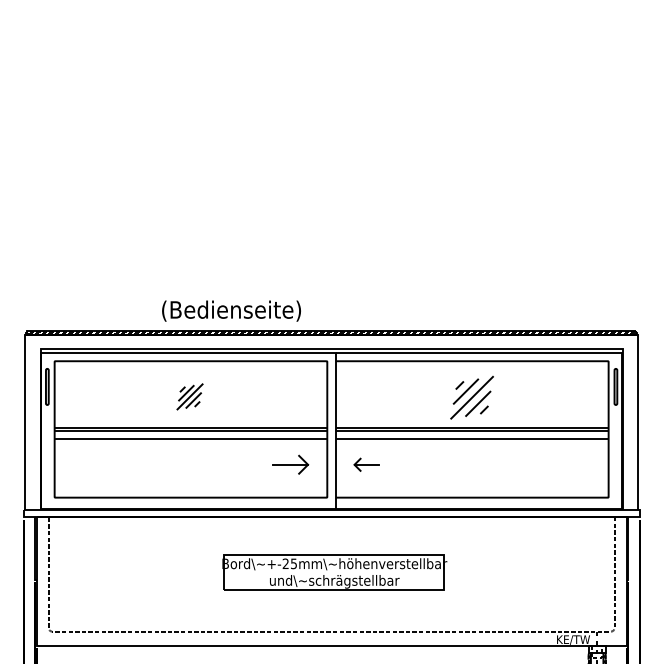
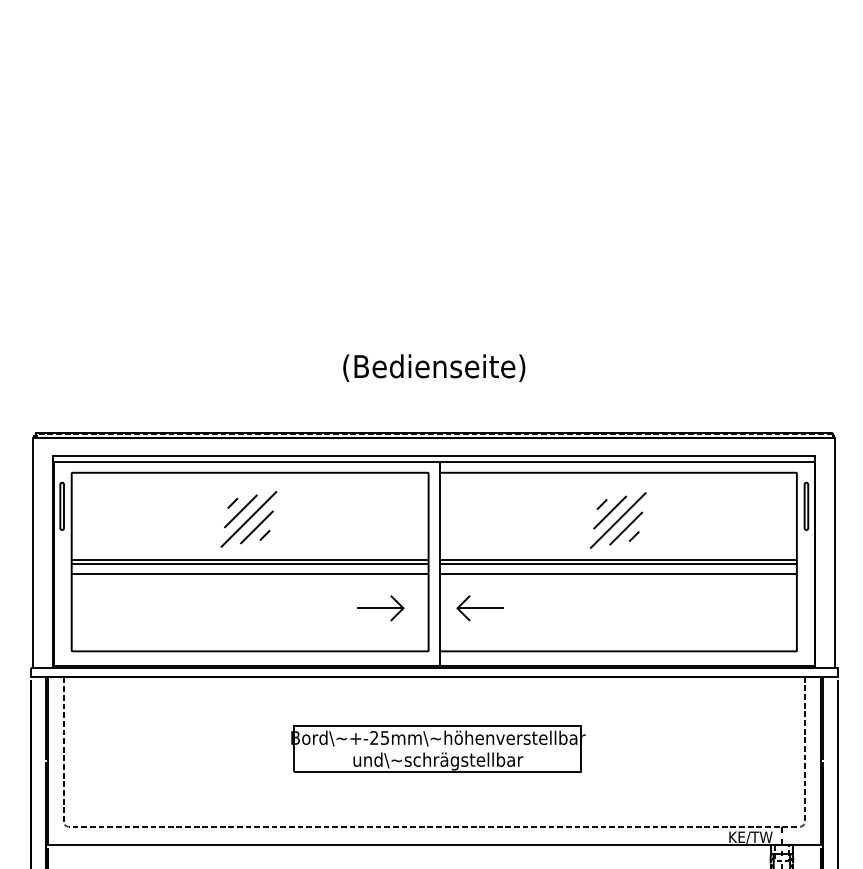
text: (231, 310) -> (434, 367), moved
part: (189, 396) -> (248, 519), size x1.67
part: (366, 464) -> (479, 608), size x1.43

